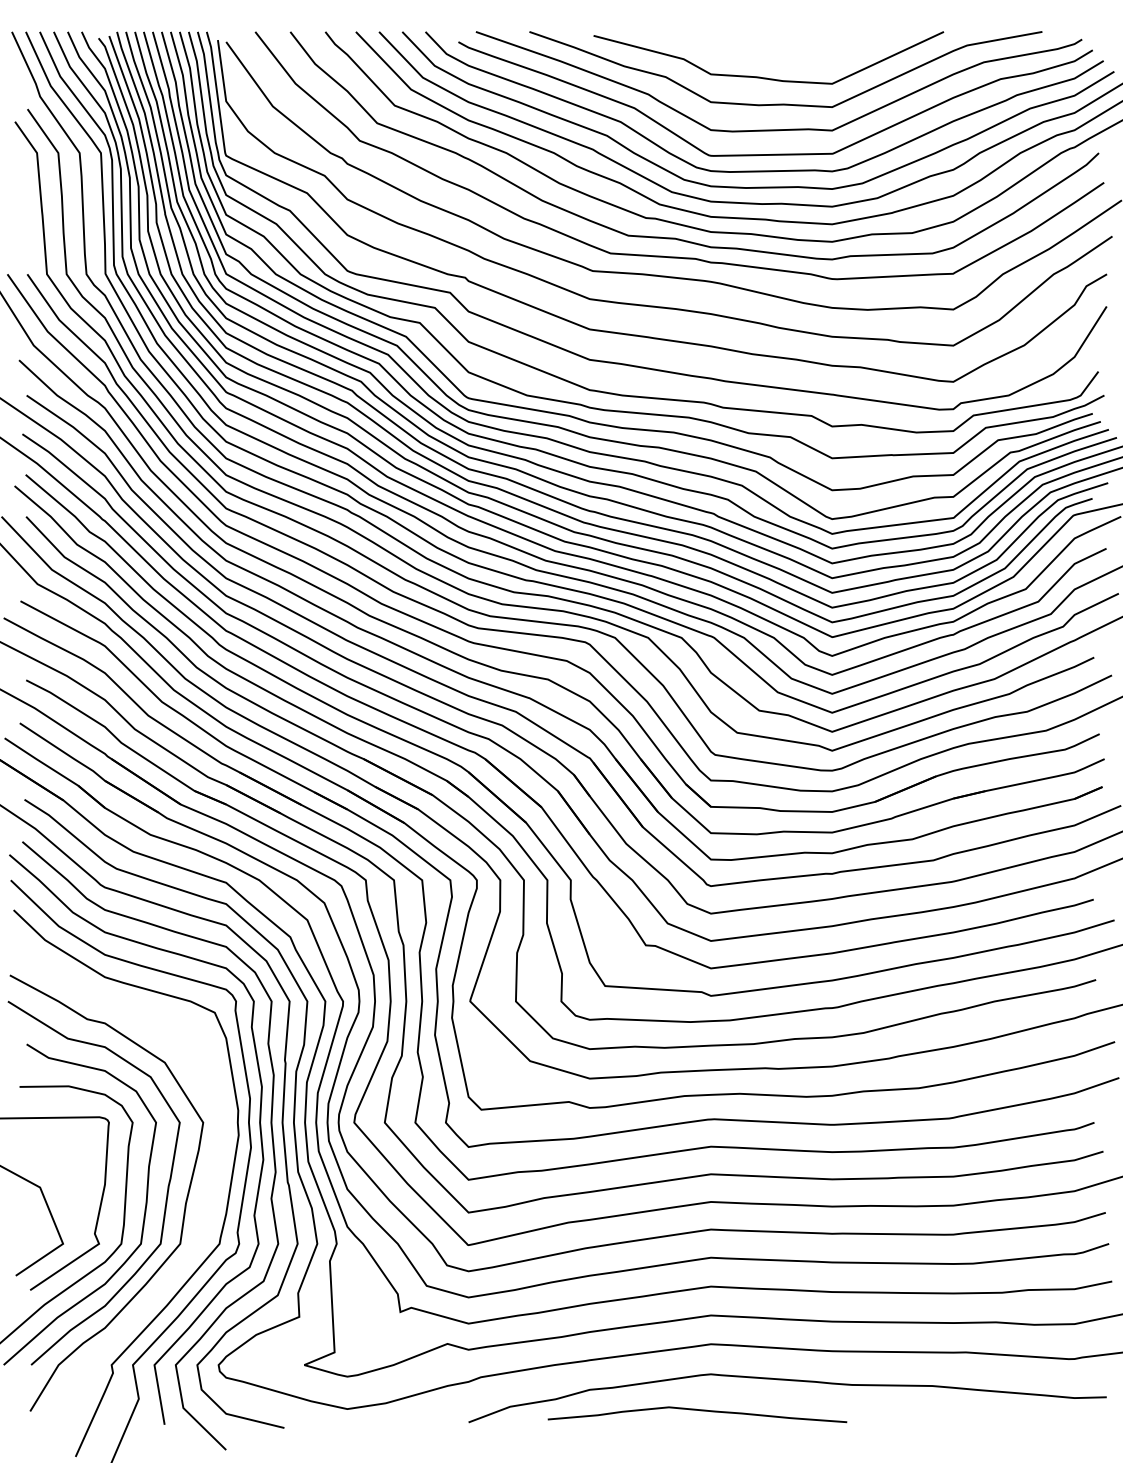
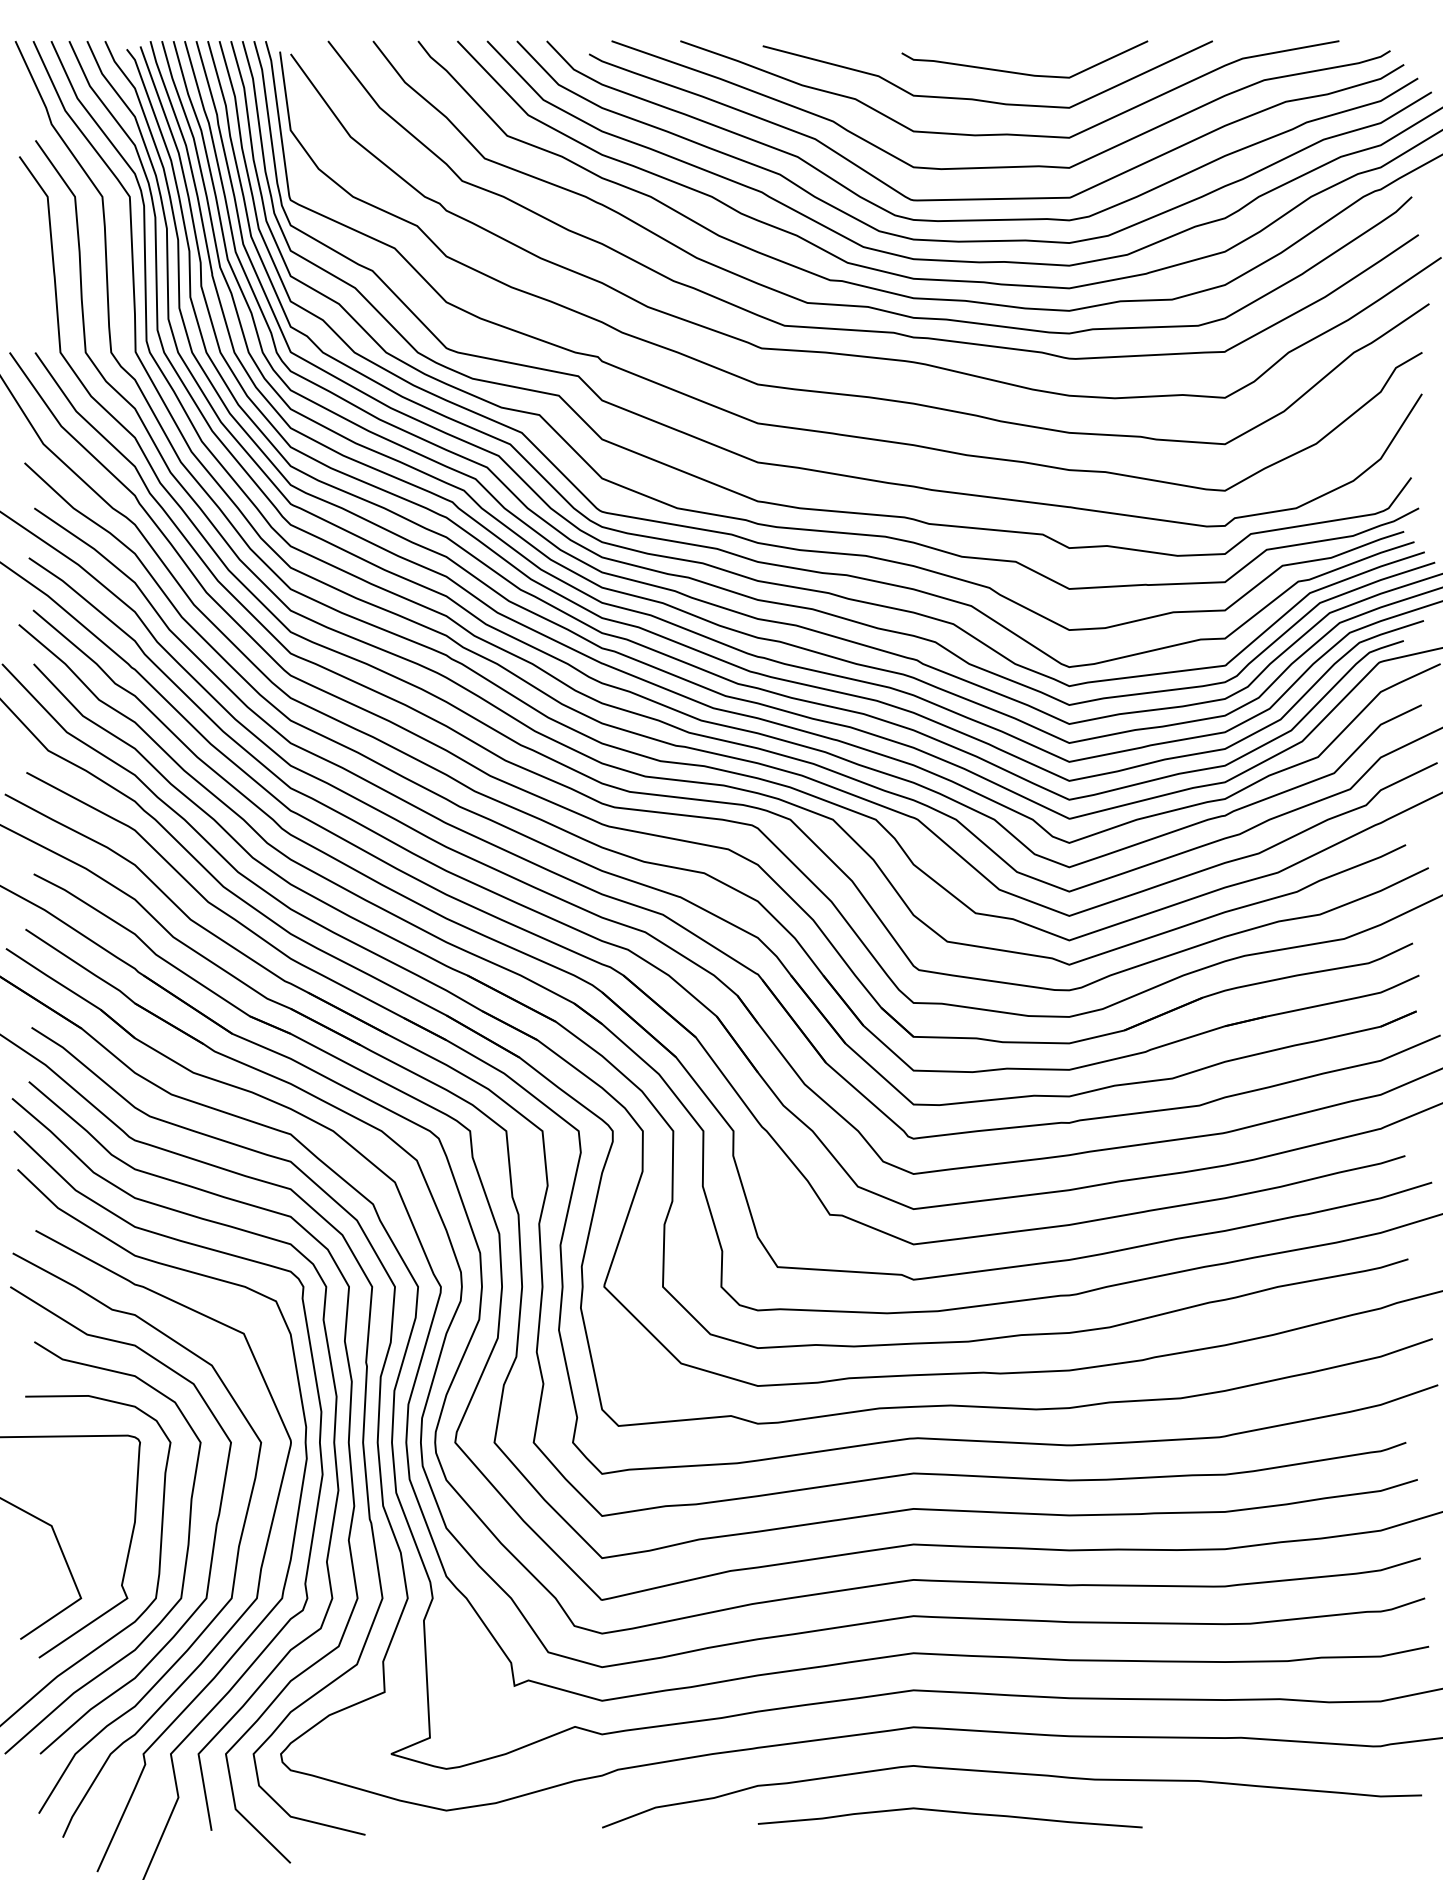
curve: (794, 56) -> (1020, 72), added
curve: (205, 1208) -> (263, 1553), added
curve: (696, 1410) -> (949, 1812), moved

